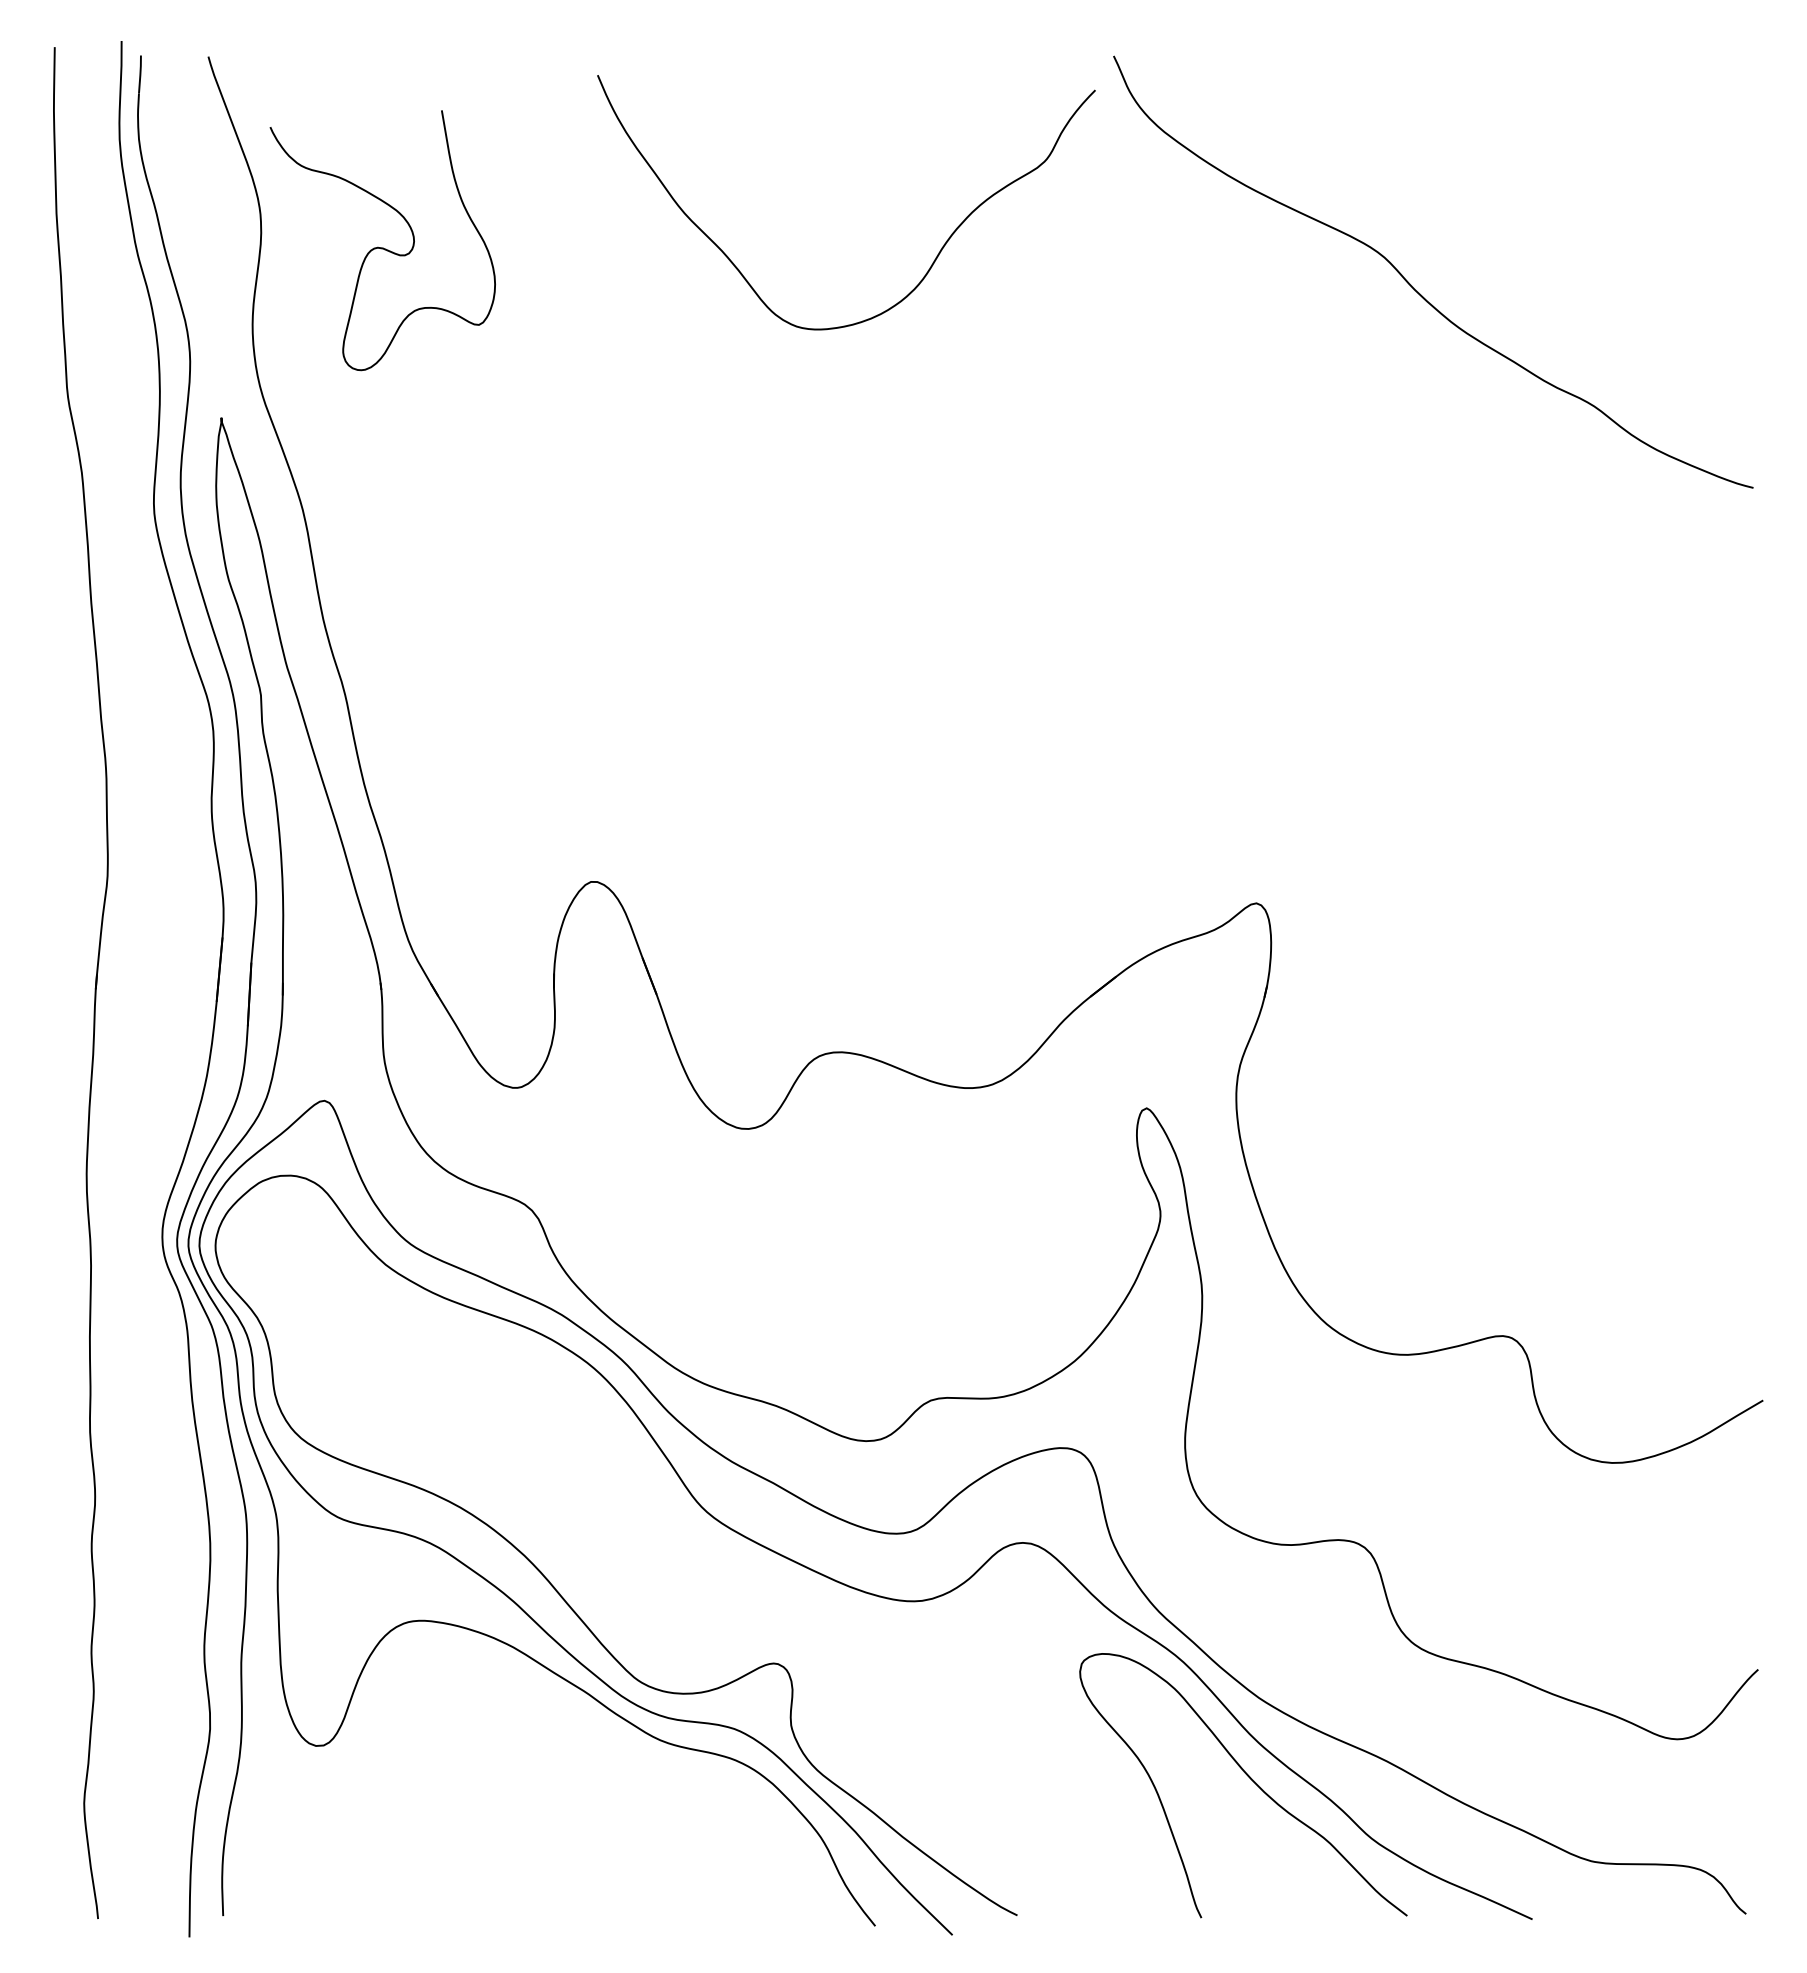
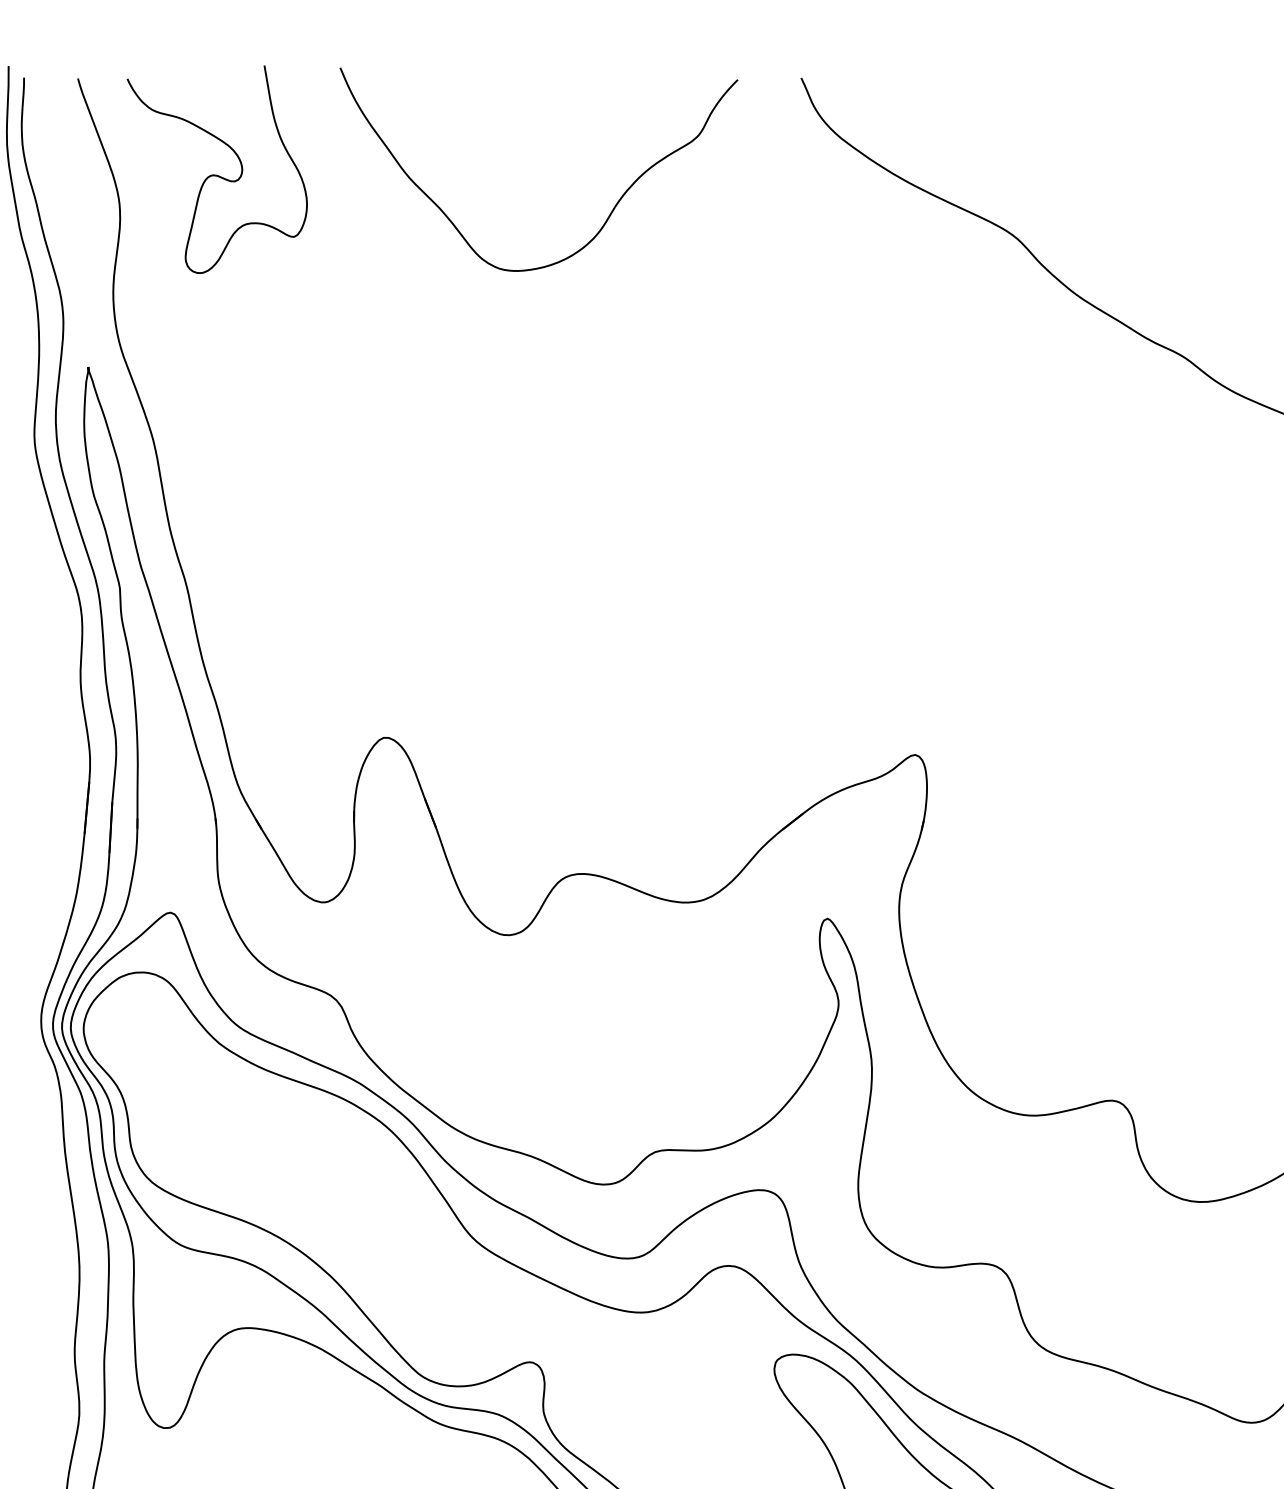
curve: (382, 247) -> (217, 175), moved
curve: (935, 257) -> (610, 213), moved

